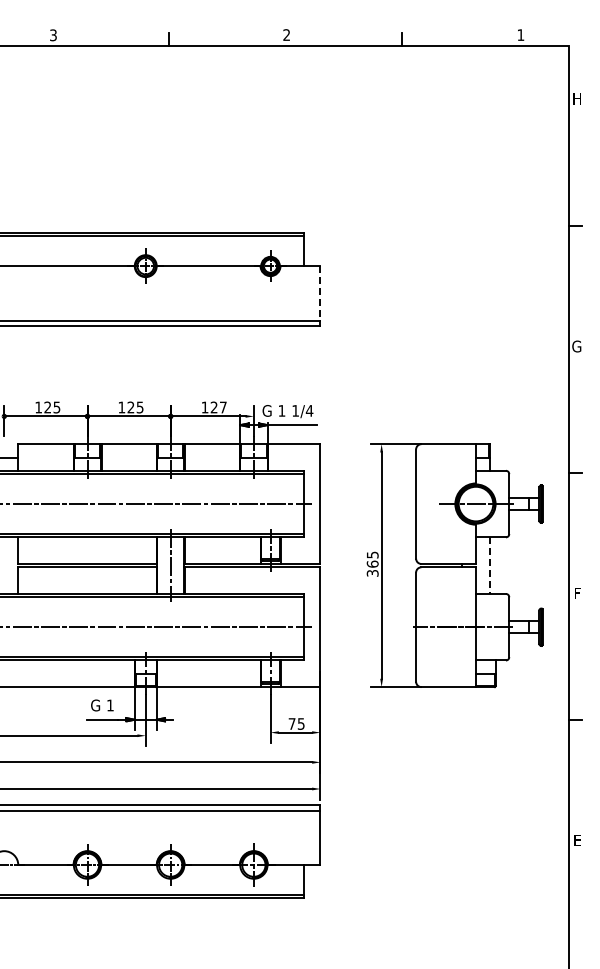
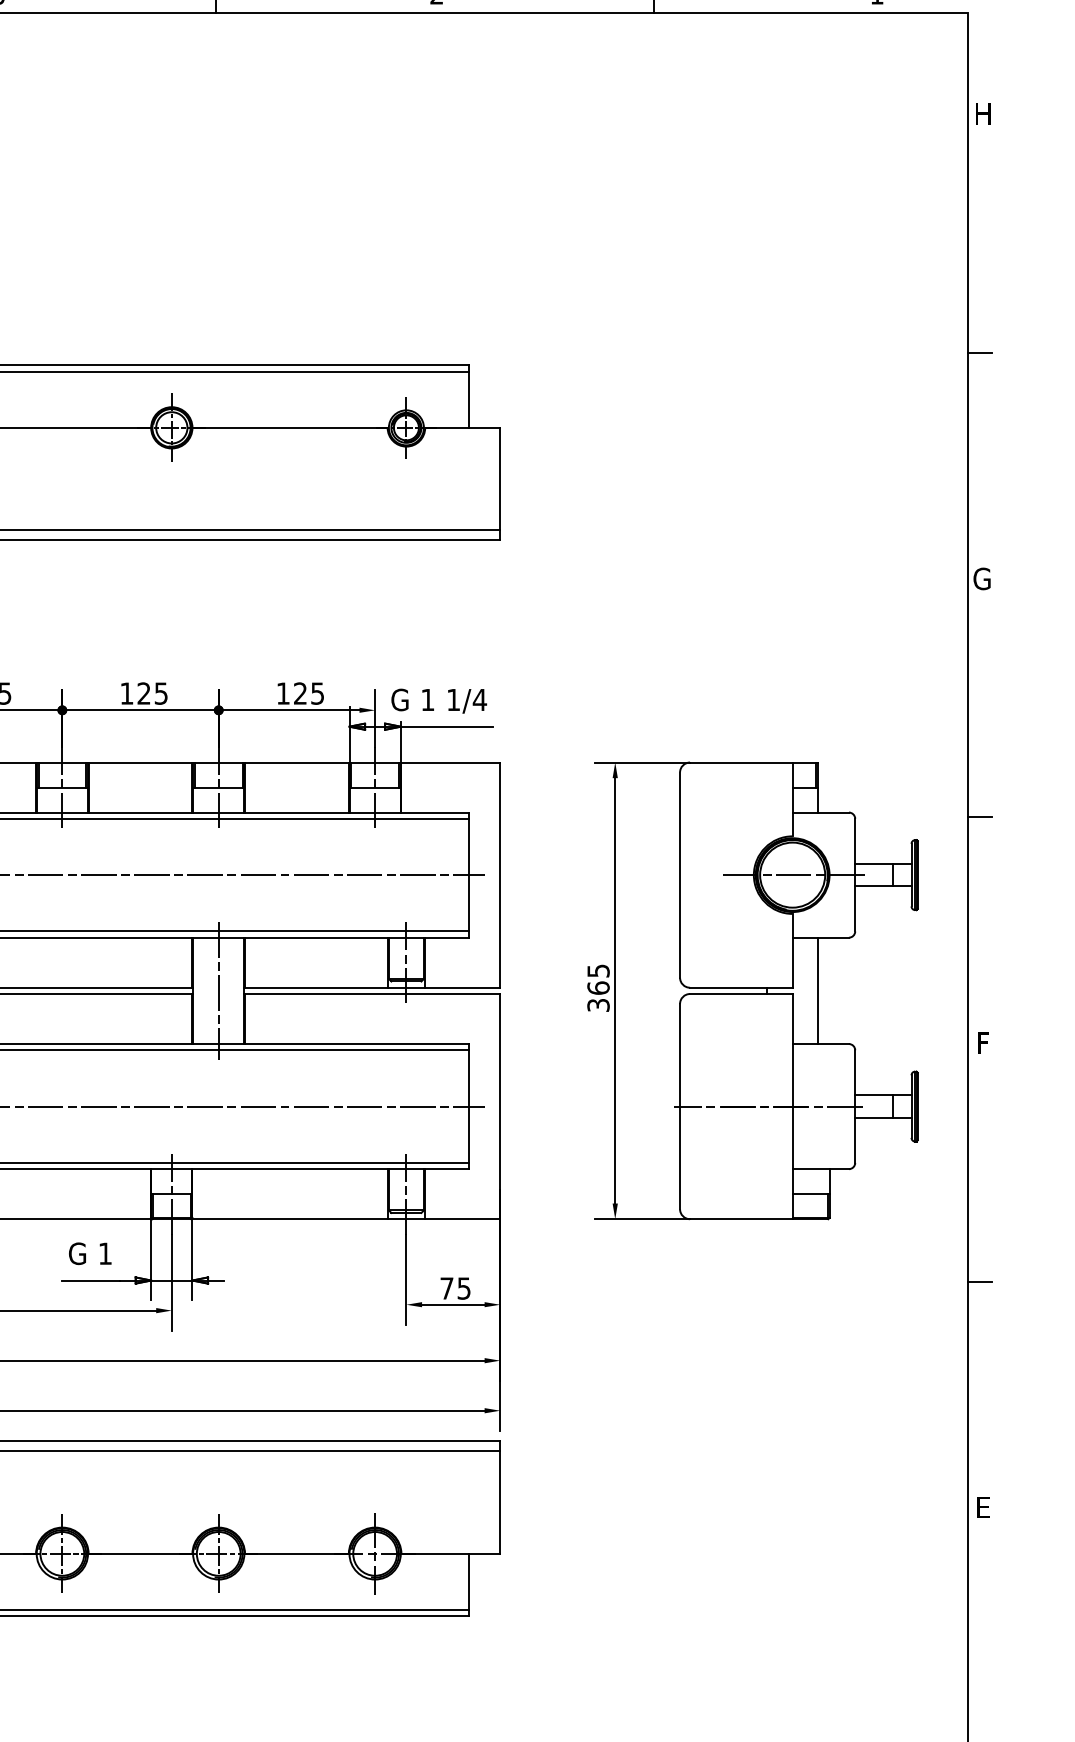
line: (320, 293) -> (500, 479), dashed -> solid
text: (223, 407) -> (317, 693), 127 -> 125
line: (489, 566) -> (818, 992), dashed -> solid

